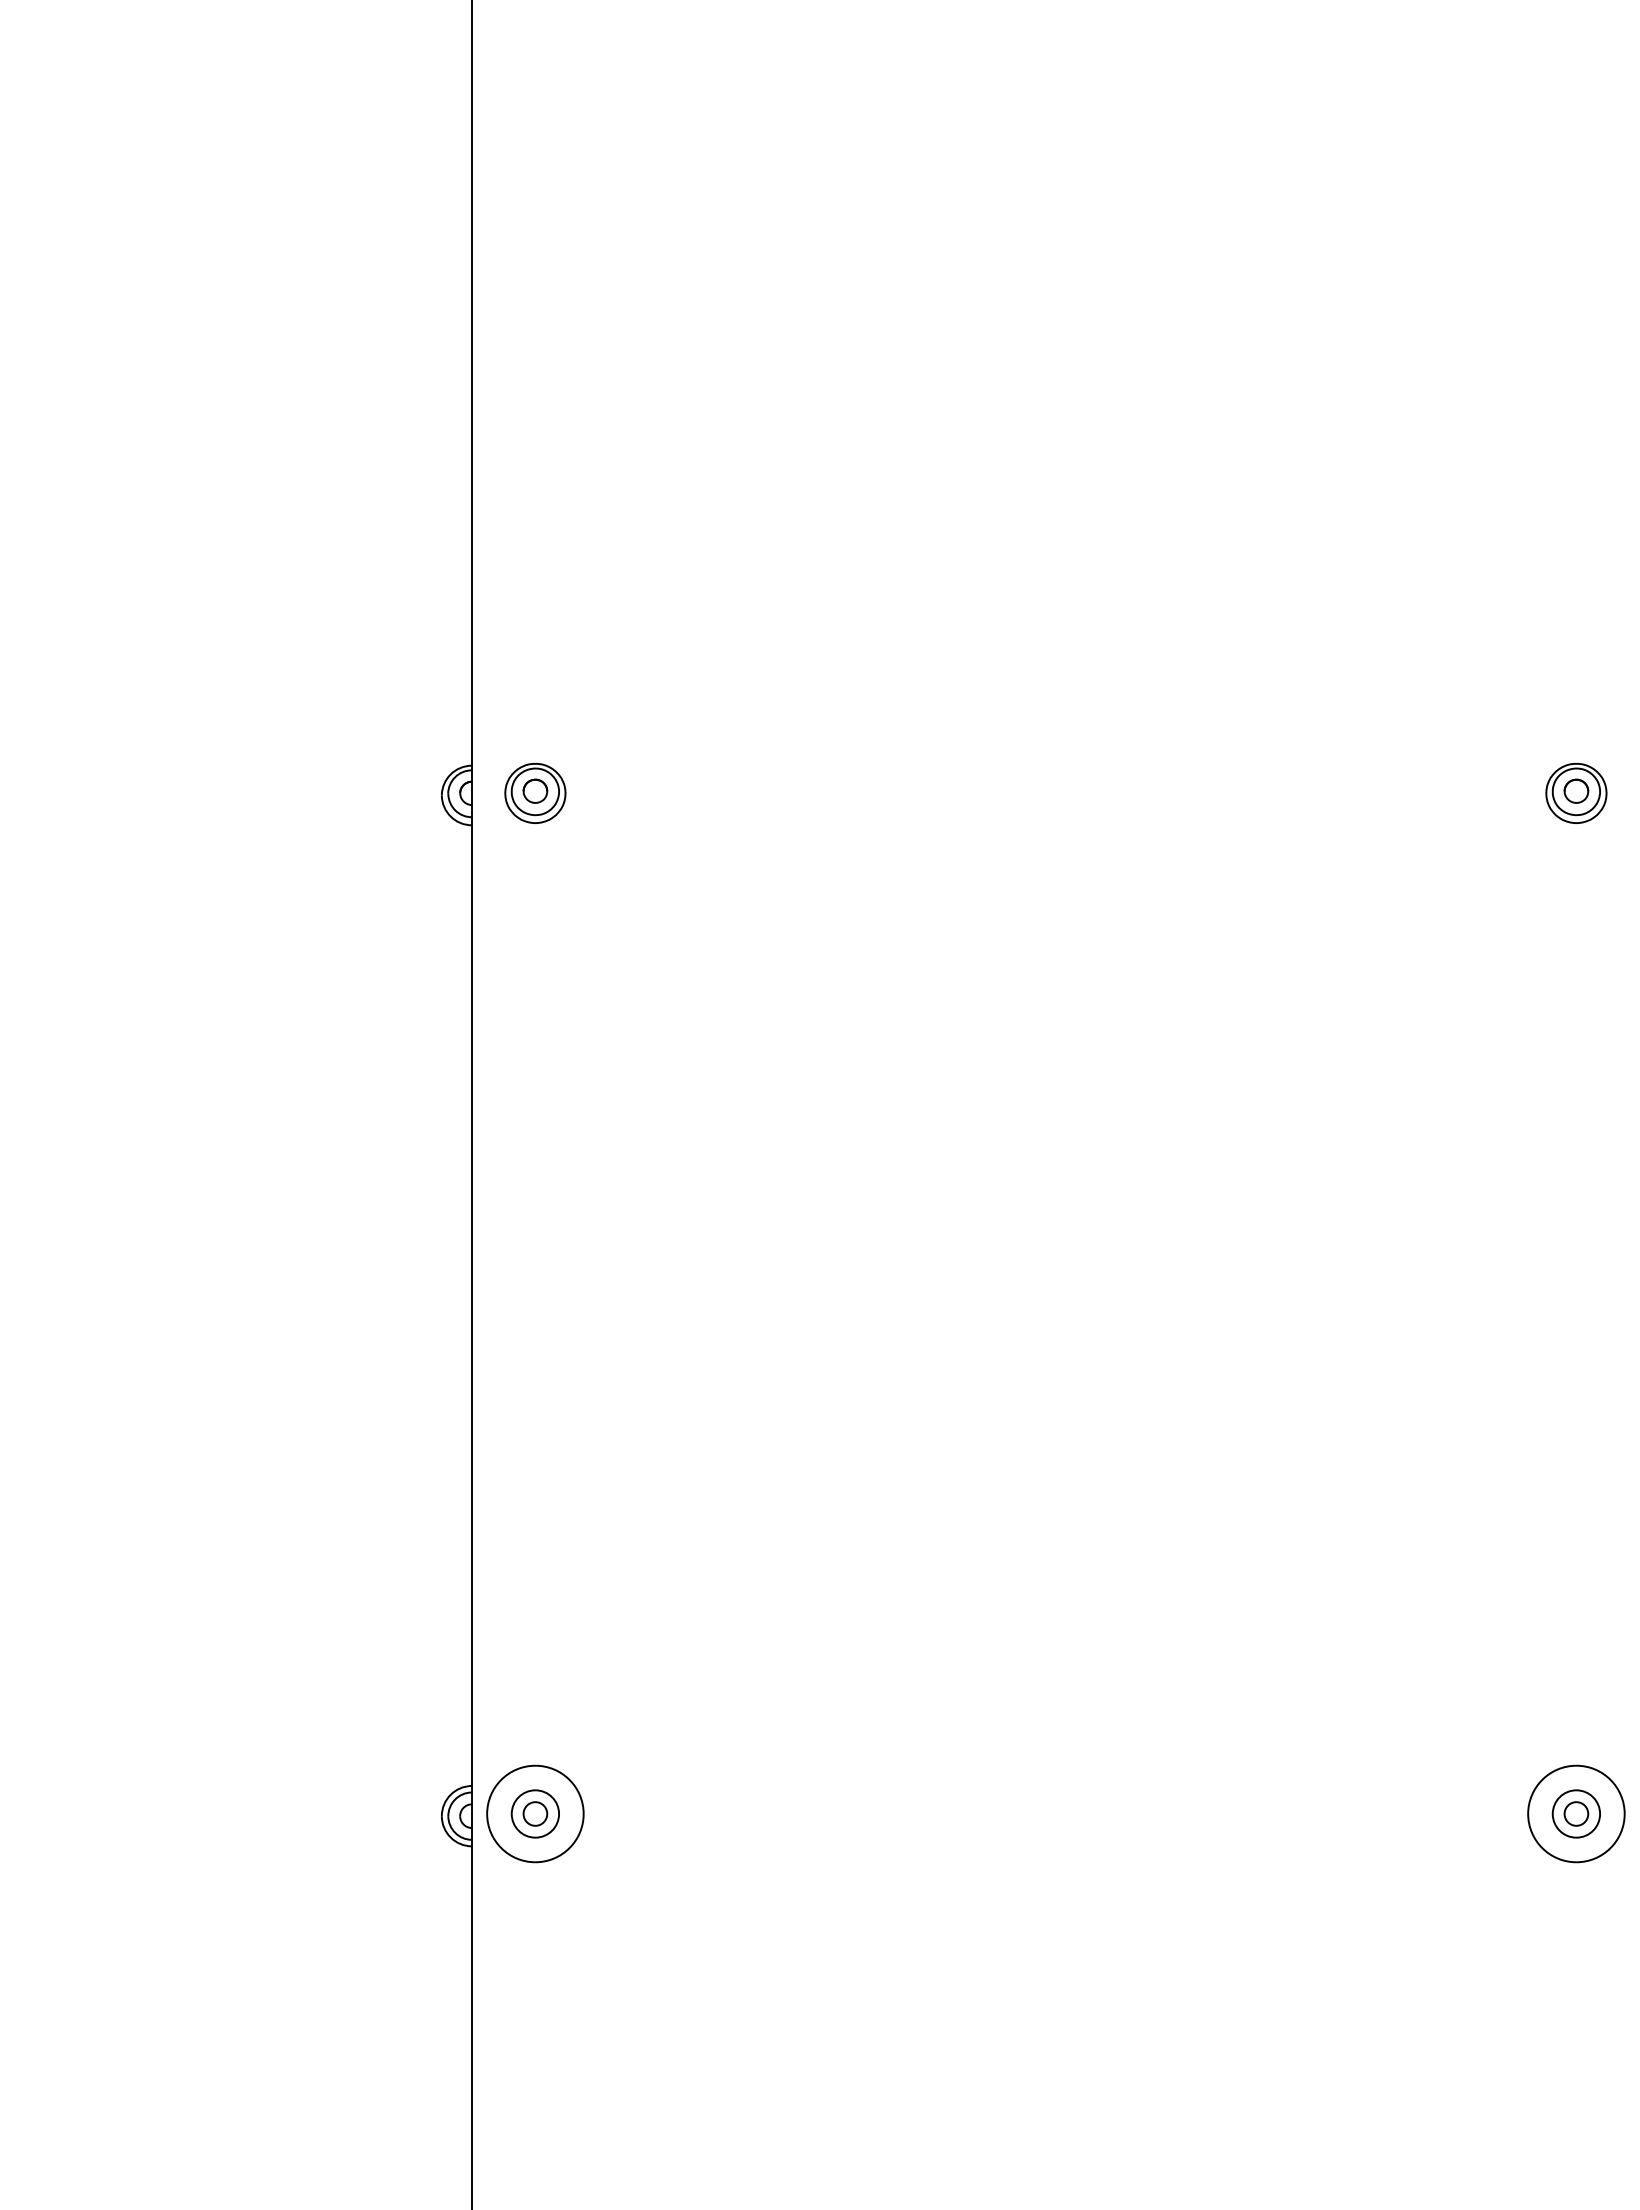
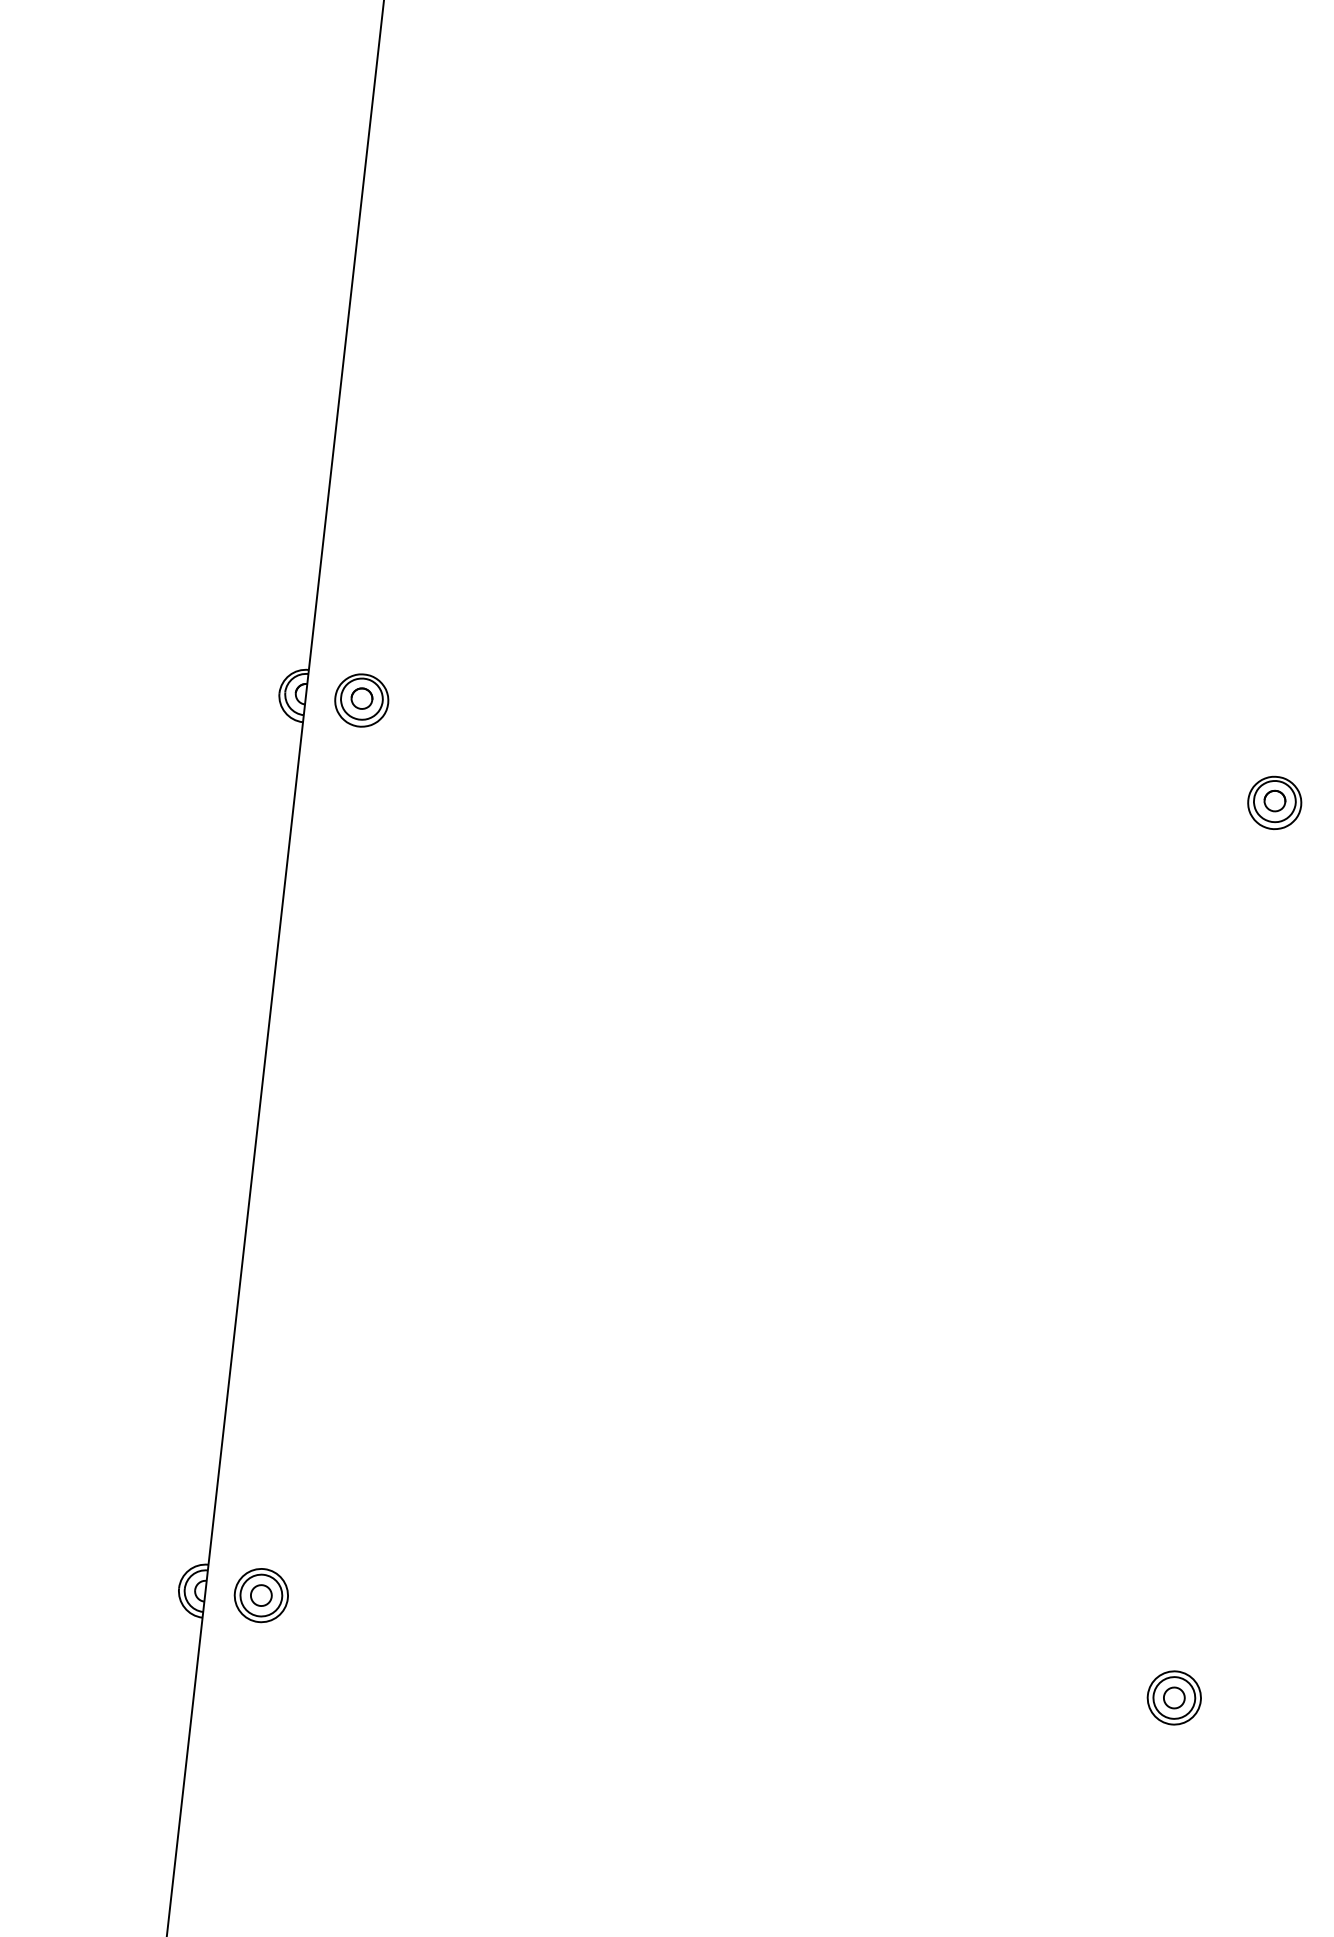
circle: (535, 1813) -> (261, 1595), size x0.62
circle: (1576, 1813) -> (1174, 1697), size x0.62

